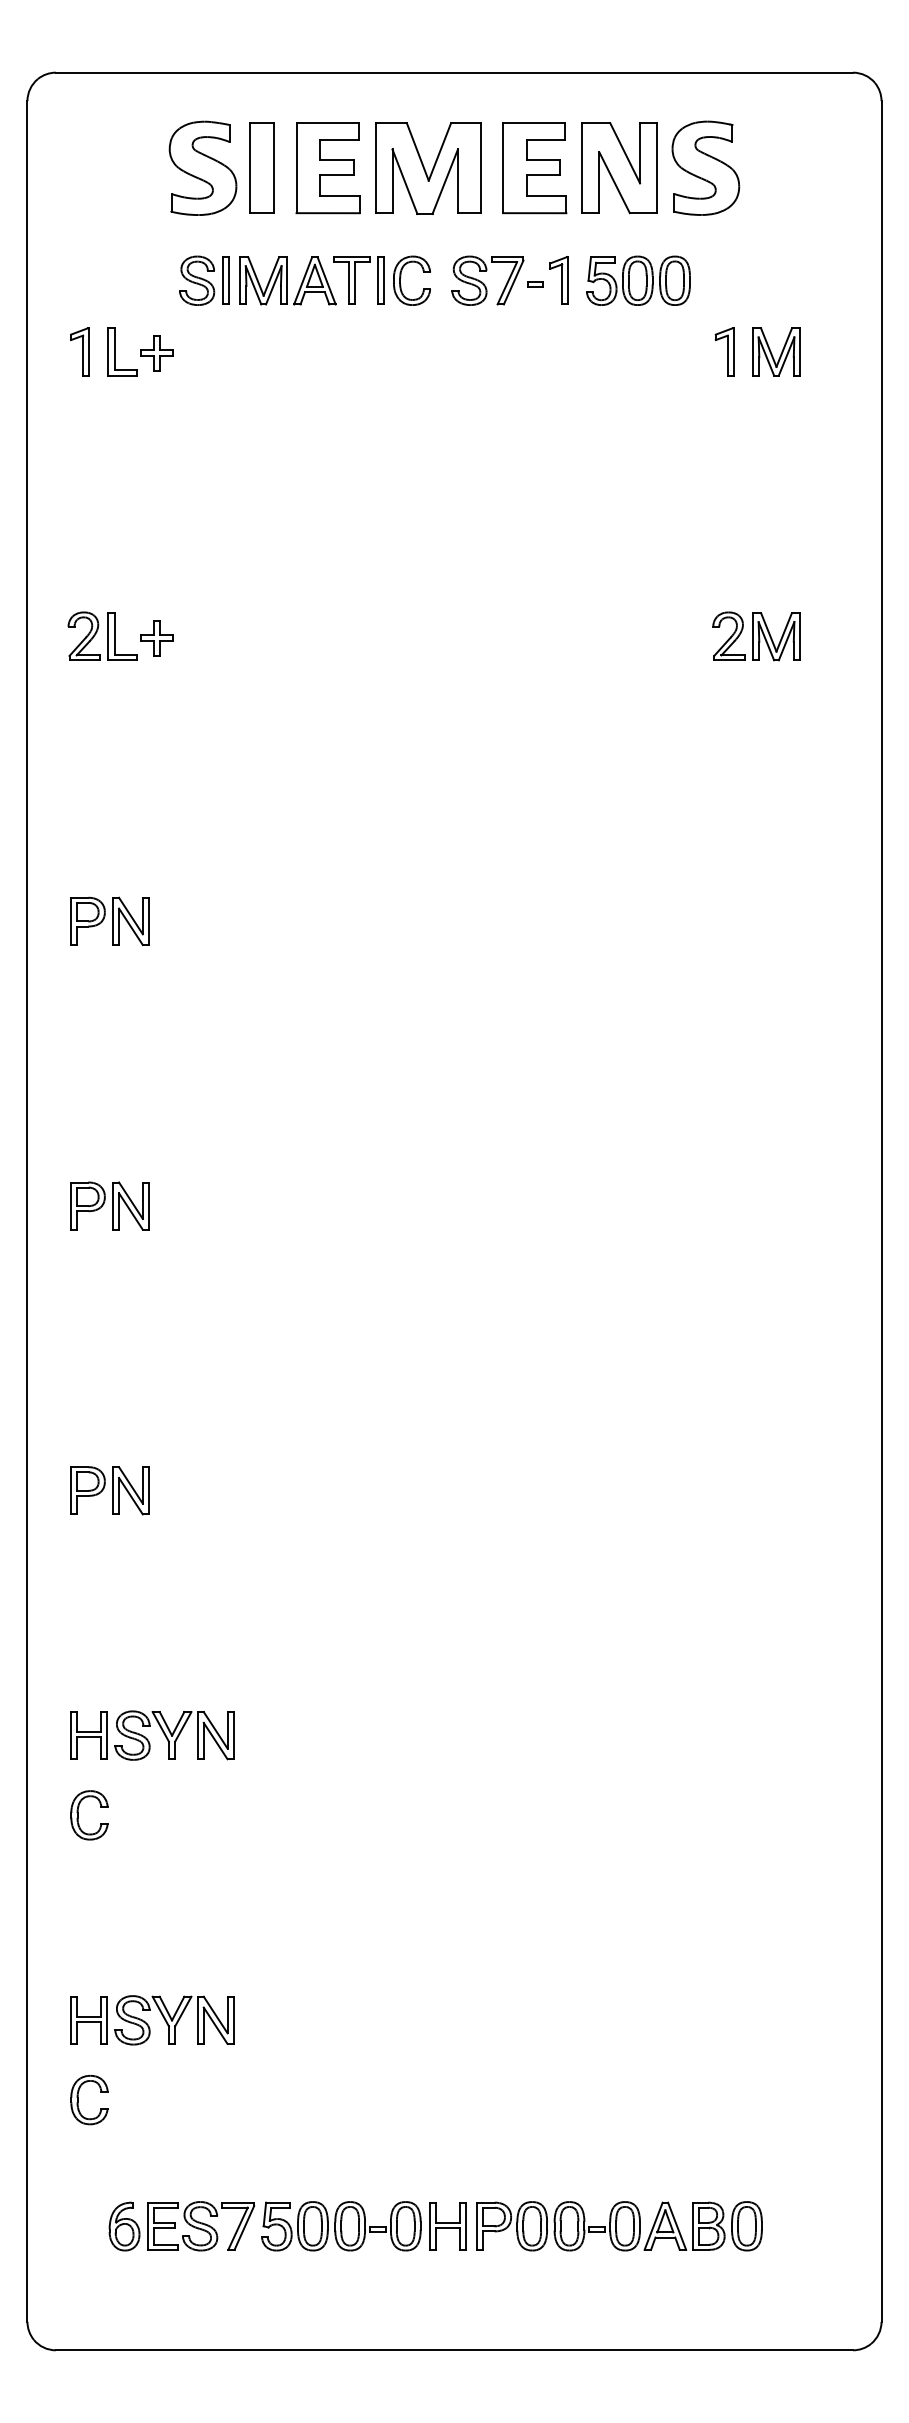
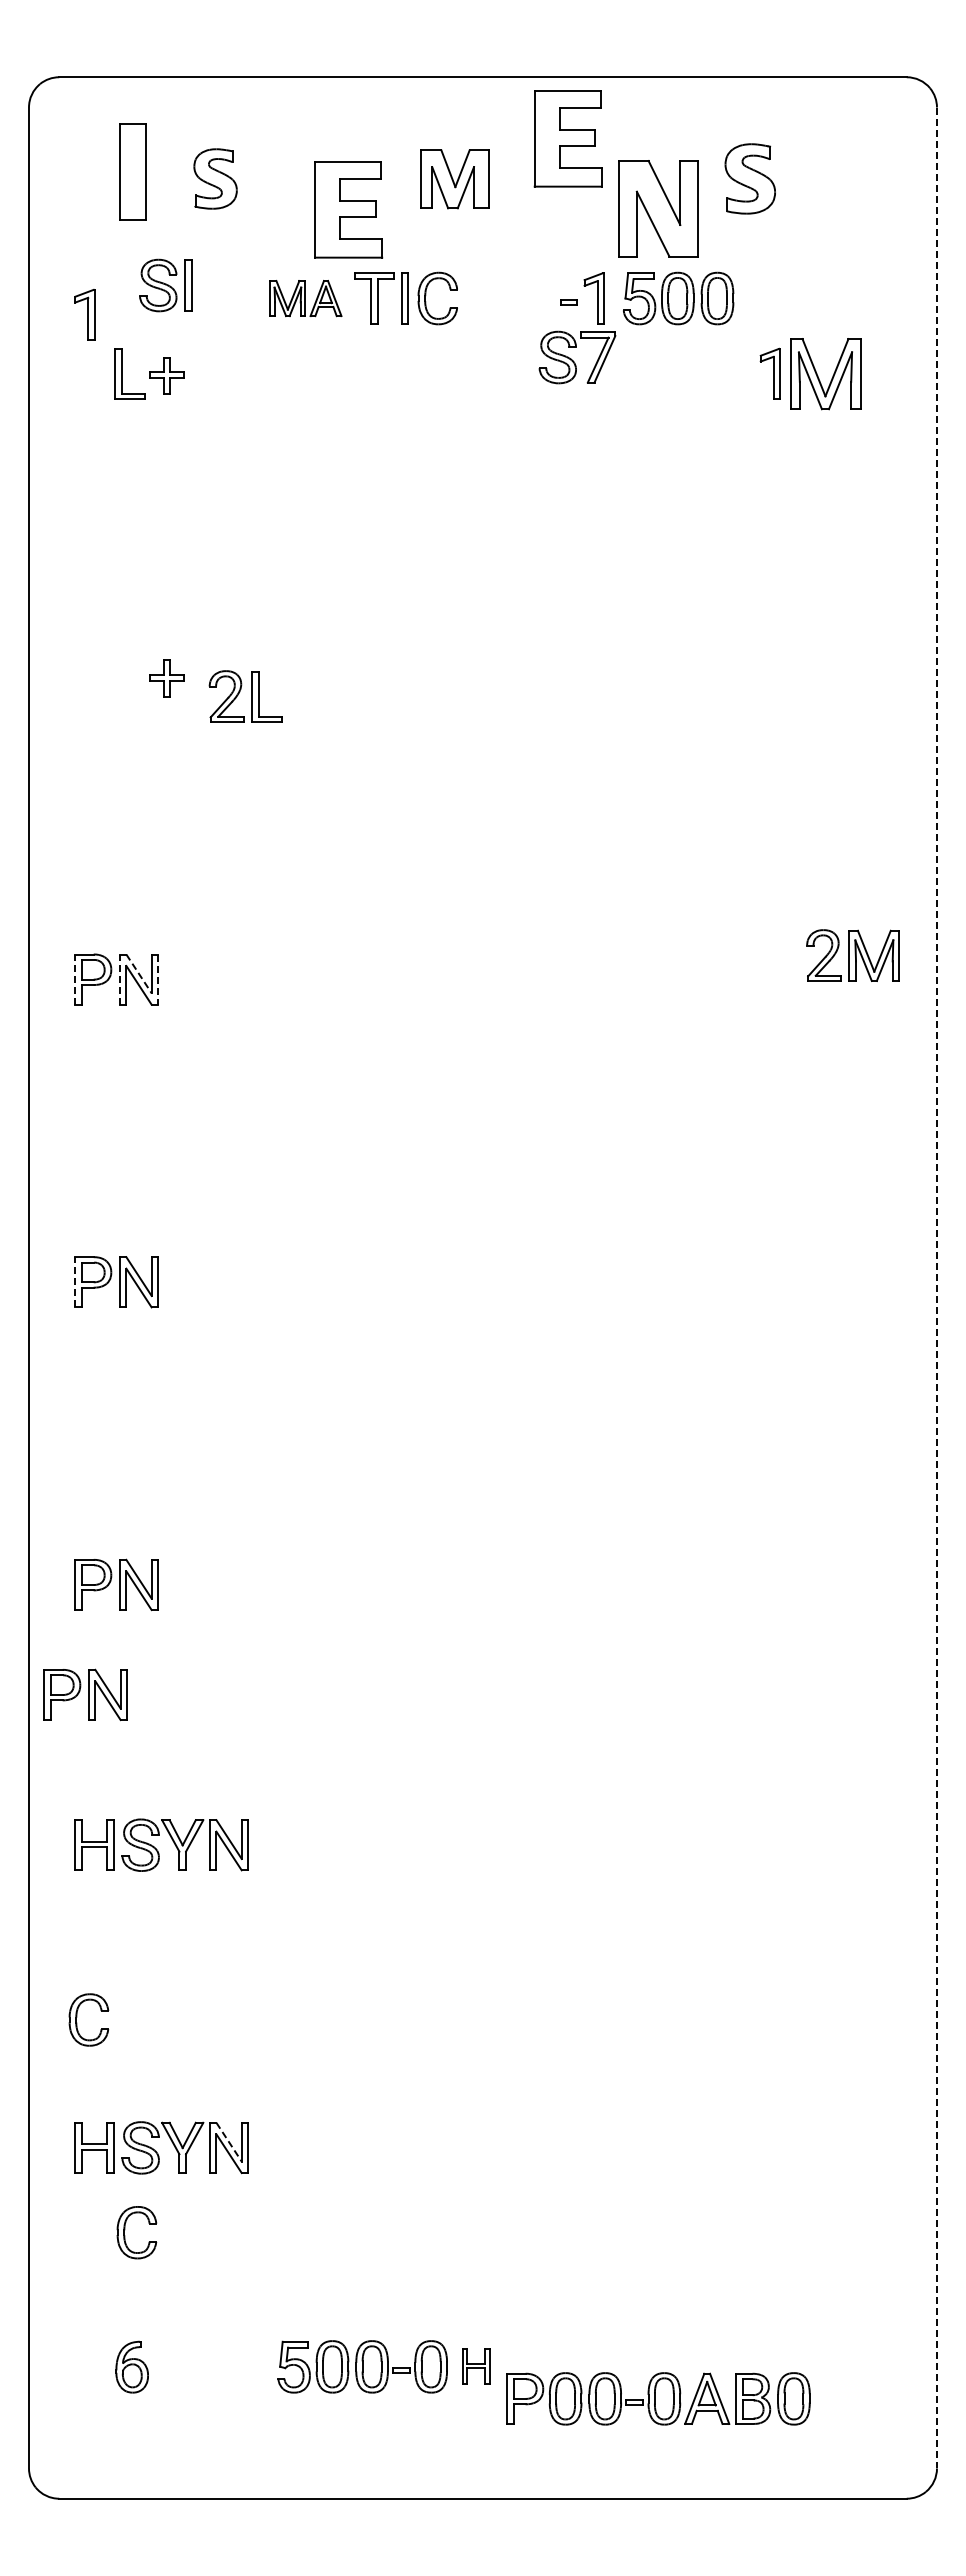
part: (202, 167) -> (215, 178), size x0.6
part: (262, 167) -> (132, 171), moved
part: (327, 167) -> (348, 209), moved
part: (533, 167) -> (567, 138), moved
part: (619, 167) -> (658, 208), moved
part: (706, 167) -> (750, 178), size x0.7
part: (427, 168) -> (454, 179), size x0.6
part: (203, 280) -> (165, 285), moved
part: (287, 280) -> (305, 298), size x0.7
part: (487, 280) -> (577, 357), moved
part: (79, 351) -> (84, 314), moved
part: (775, 352) -> (824, 374), size x1.4
part: (102, 636) -> (245, 696), moved
part: (755, 636) -> (852, 955), moved
line: (131, 916) -> (139, 974), solid -> dashed
line: (71, 921) -> (75, 979), solid -> dashed
line: (112, 921) -> (119, 979), solid -> dashed
line: (149, 922) -> (158, 980), solid -> dashed
line: (71, 1205) -> (75, 1281), solid -> dashed
line: (882, 1211) -> (937, 1288), solid -> dashed
part: (80, 1593) -> (85, 1694), added
part: (78, 1813) -> (77, 2017), moved
line: (216, 2015) -> (229, 2142), solid -> dashed
part: (78, 2097) -> (125, 2229), moved
part: (201, 2225) -> (213, 2366), removed
part: (447, 2225) -> (475, 2366), size x0.7
part: (619, 2225) -> (658, 2398), moved

